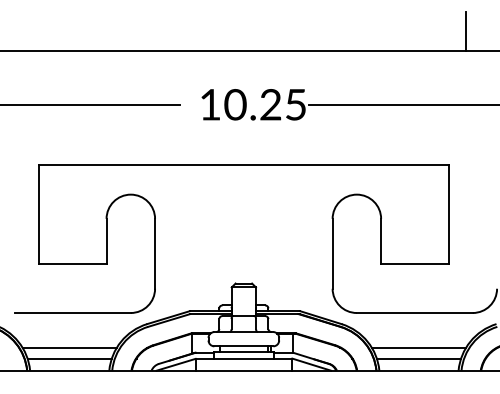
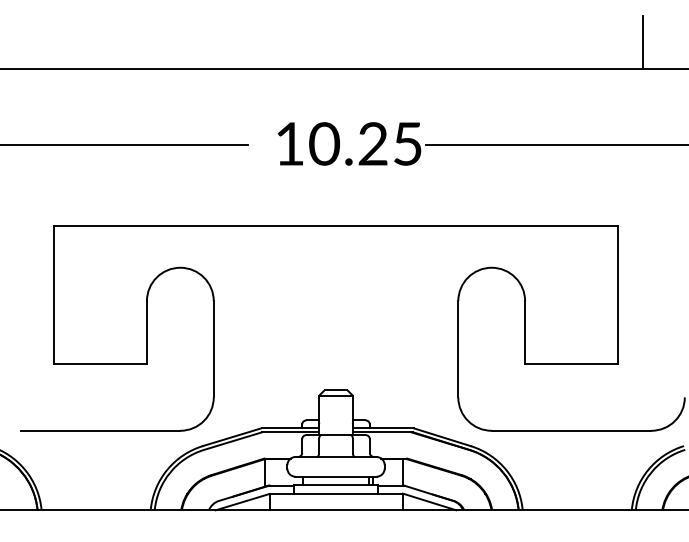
line: (69, 347) -> (95, 478), removed
line: (419, 347) -> (577, 478), removed
line: (69, 358) -> (96, 493), removed
line: (419, 358) -> (577, 493), removed

